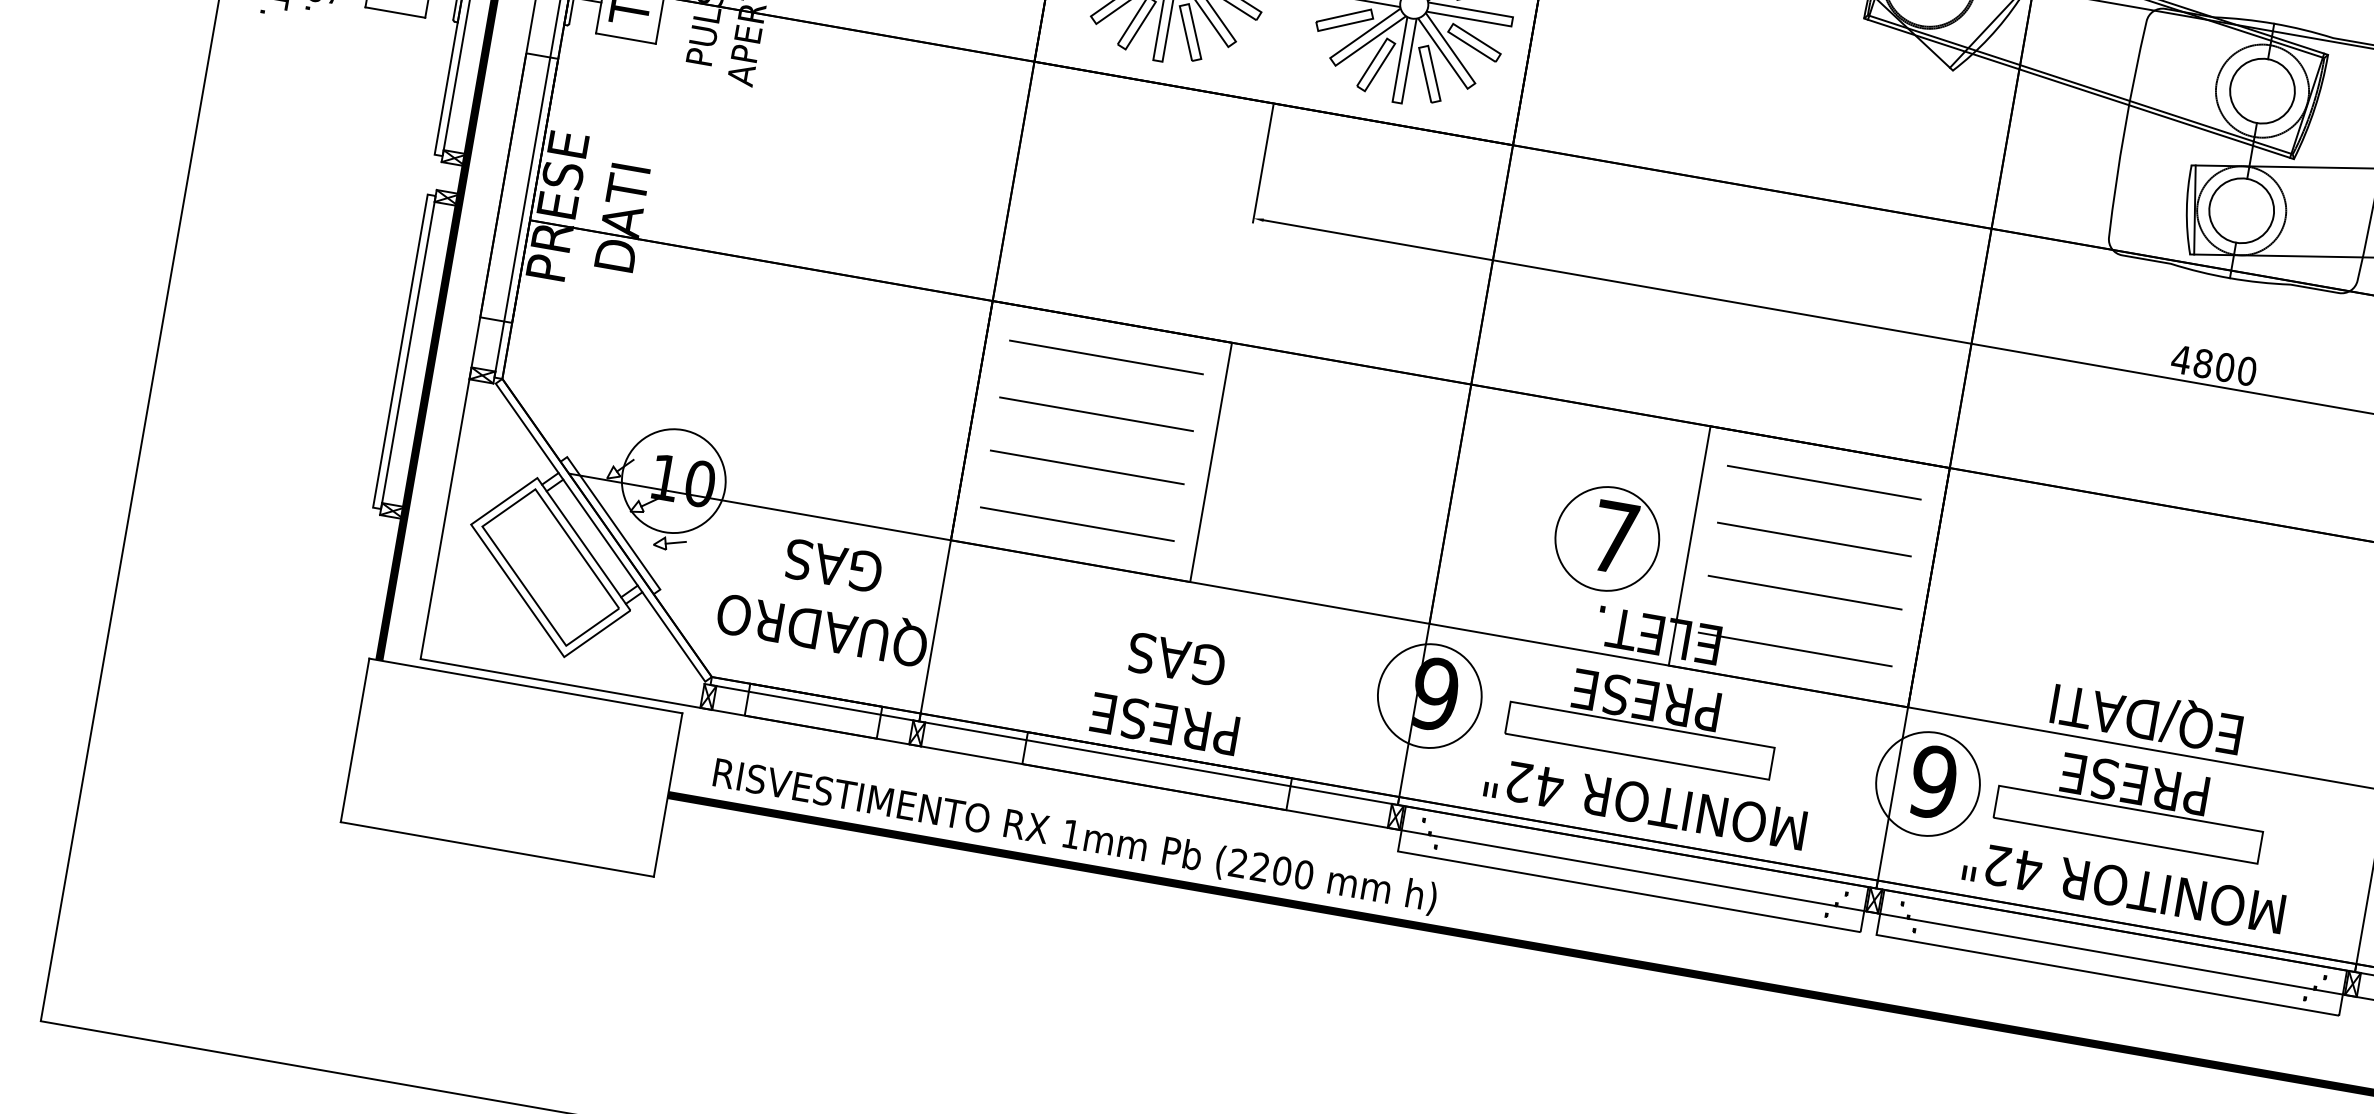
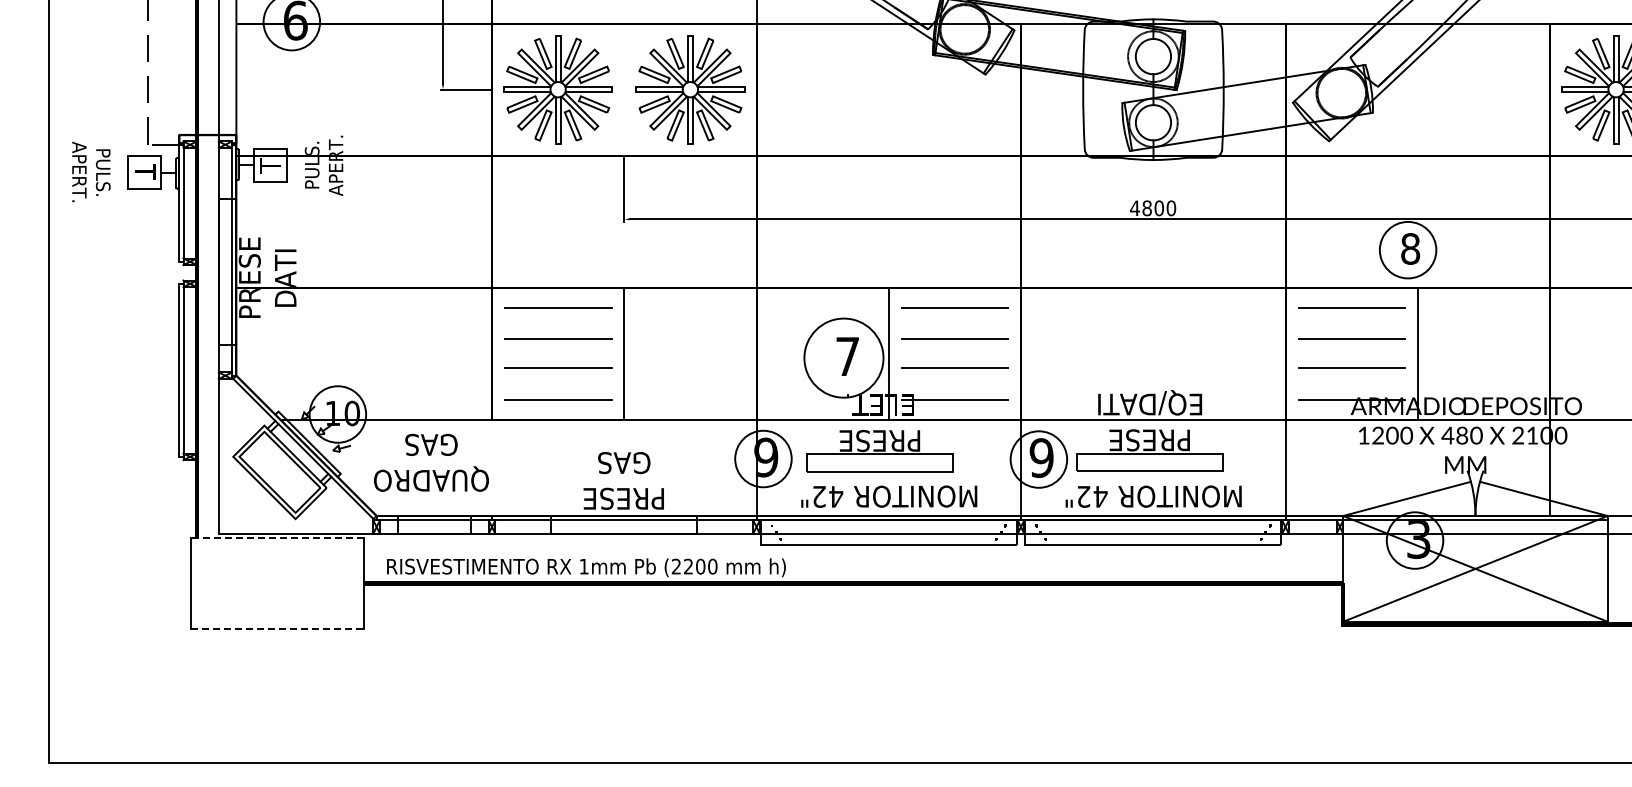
circle: (1606, 537) -> (843, 357), size x1.4
line: (936, 627) -> (492, 468), removed
line: (525, 686) -> (277, 538), solid -> dashed
line: (496, 849) -> (277, 628), solid -> dashed

